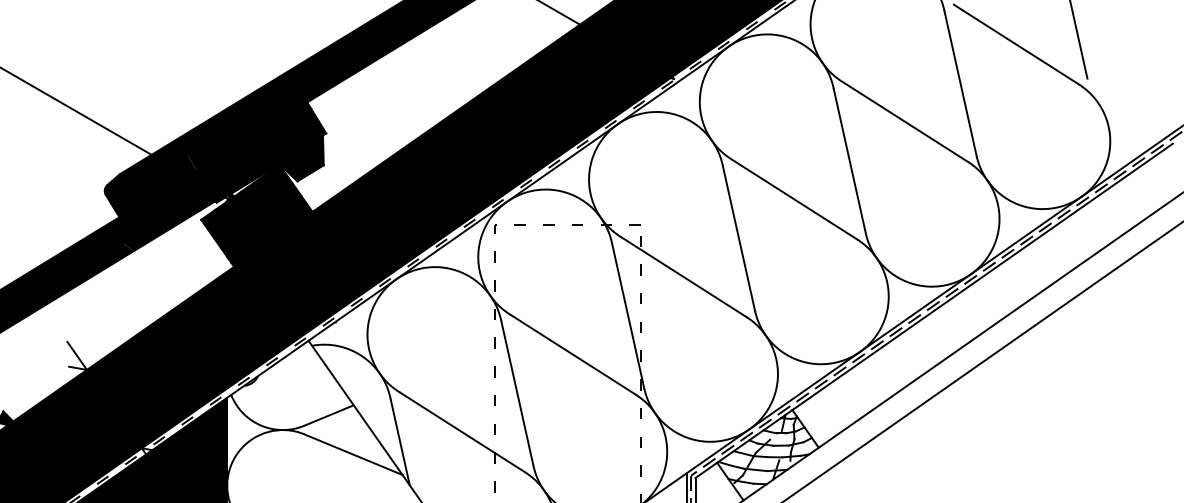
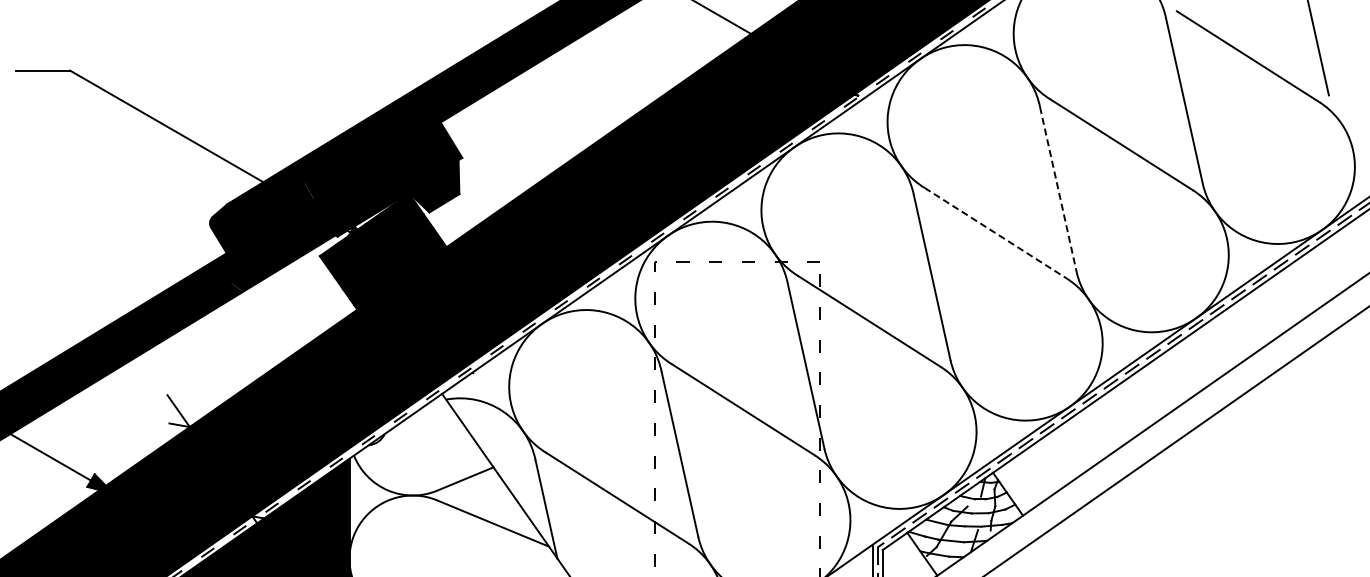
line: (849, 162) -> (1058, 190), solid -> dashed
line: (795, 199) -> (996, 233), solid -> dashed

